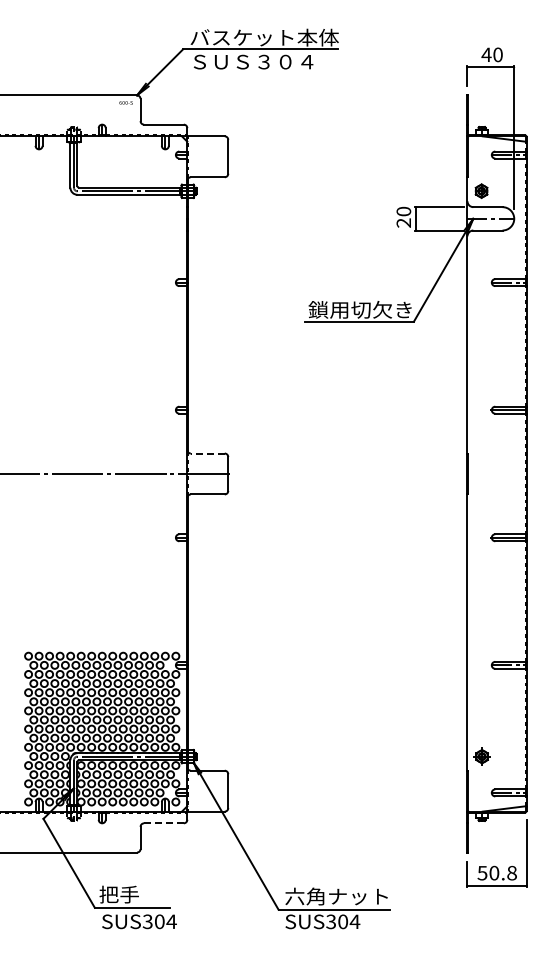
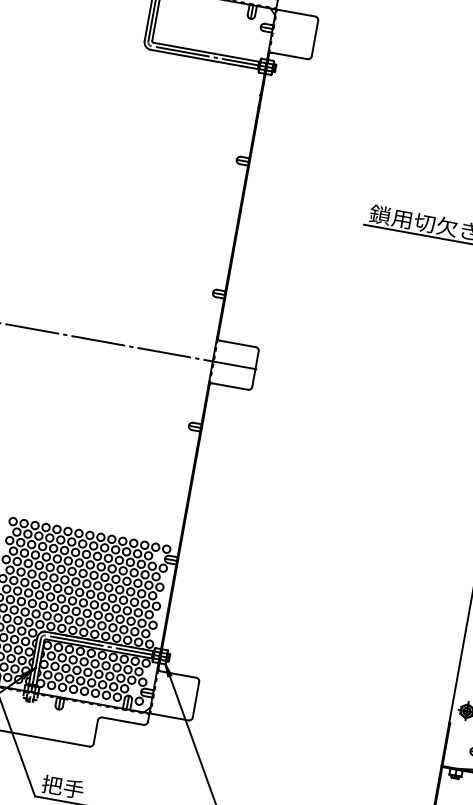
line: (207, 453) -> (237, 343), dashed -> solid
line: (163, 823) -> (122, 721), dashed -> solid

